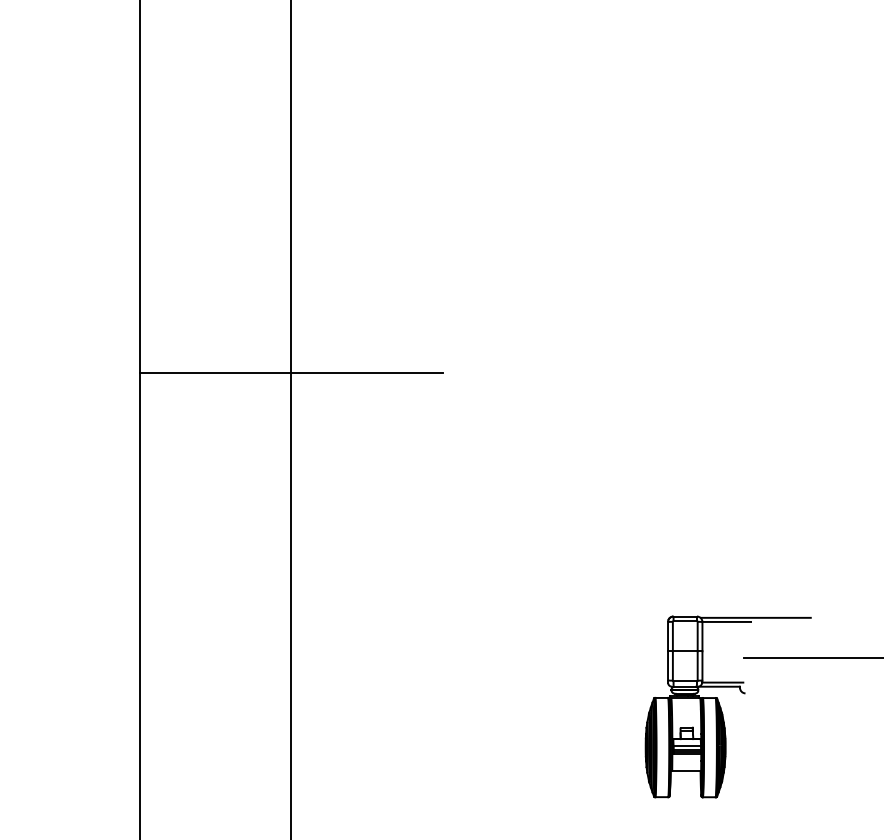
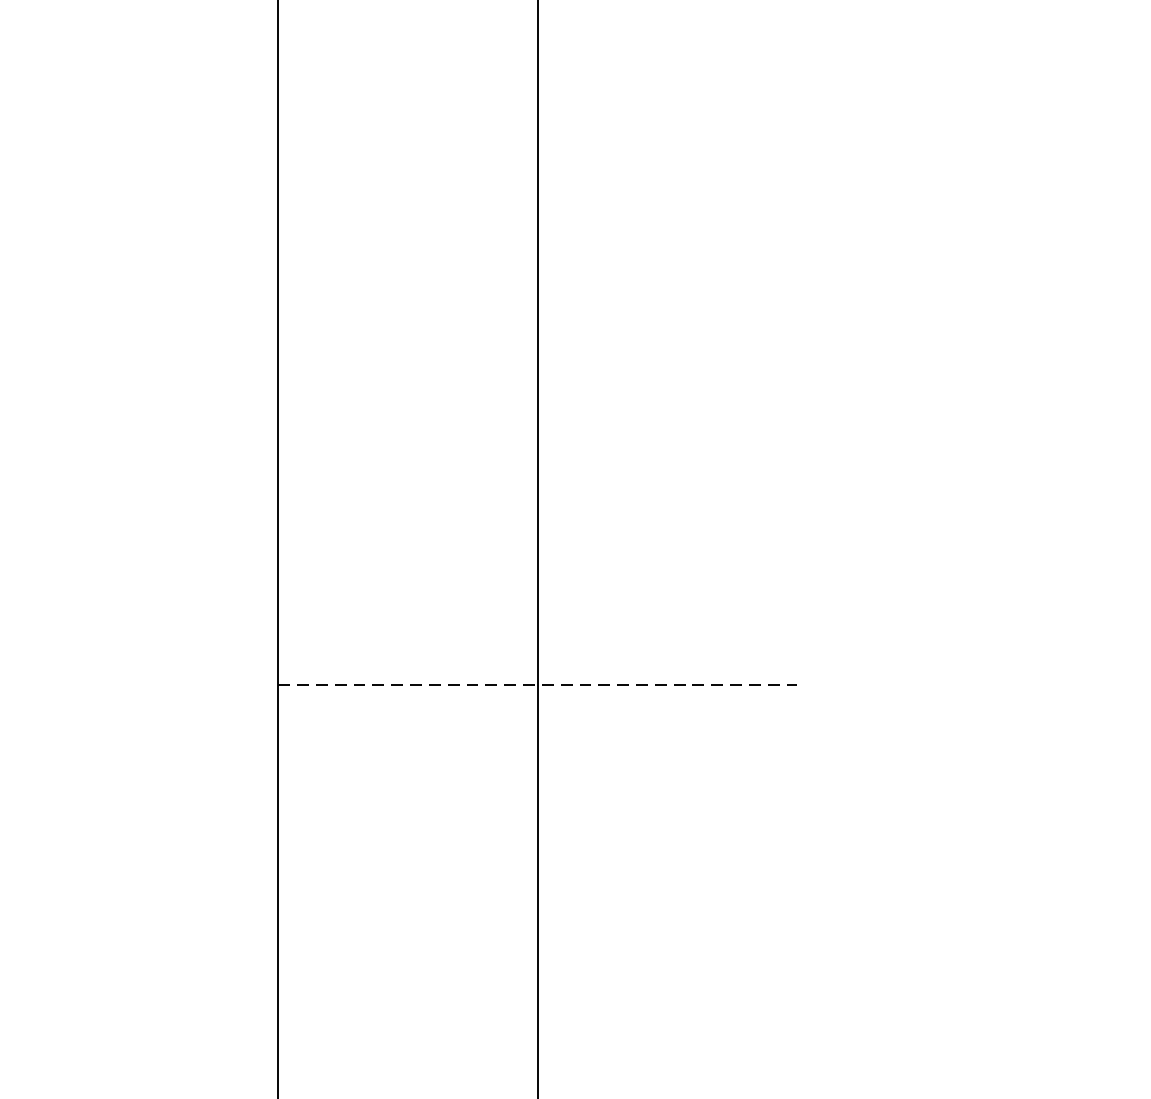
line: (291, 372) -> (538, 684), solid -> dashed

